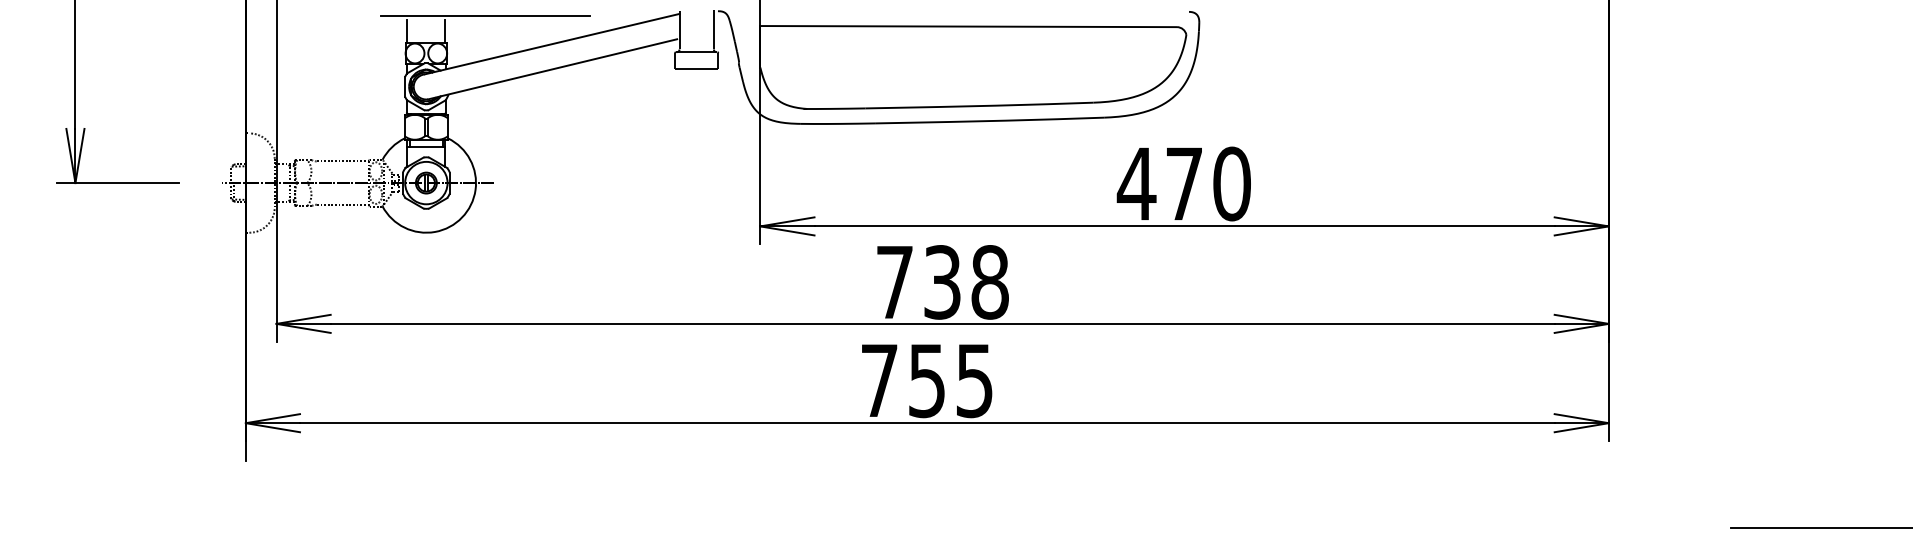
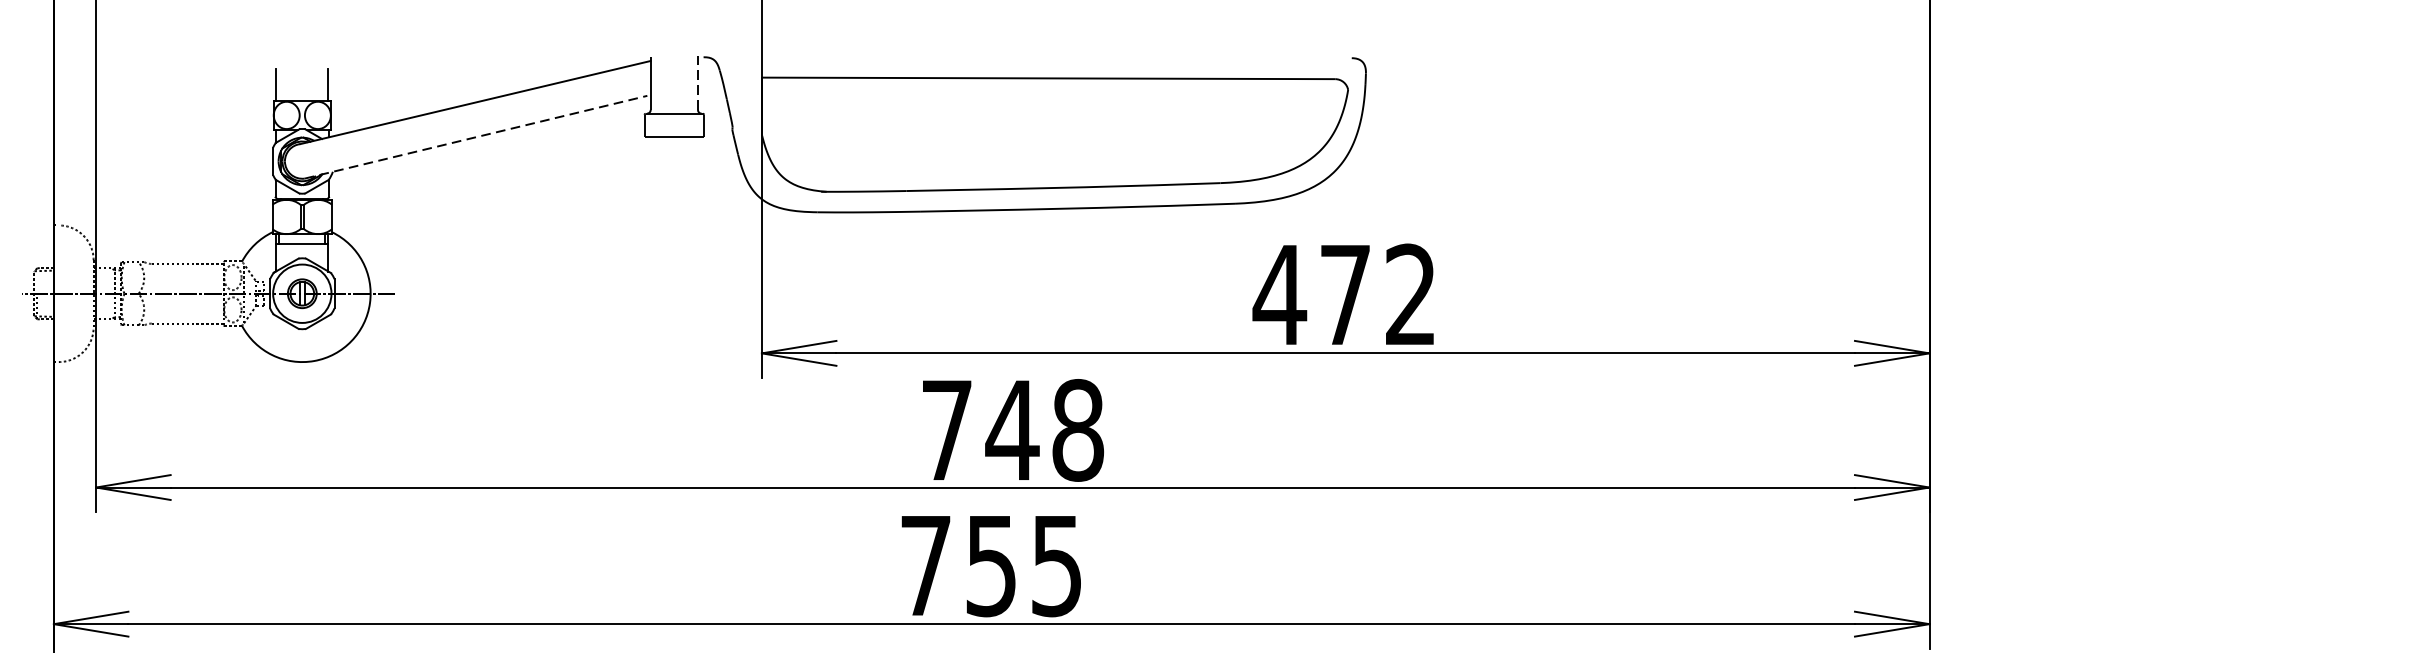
line: (485, 16) -> (383, 64), removed
line: (713, 29) -> (697, 82), solid -> dashed
line: (553, 69) -> (477, 137), solid -> dashed
text: (1231, 183) -> (1410, 294), 470 -> 472
text: (942, 282) -> (1012, 430), 738 -> 748

